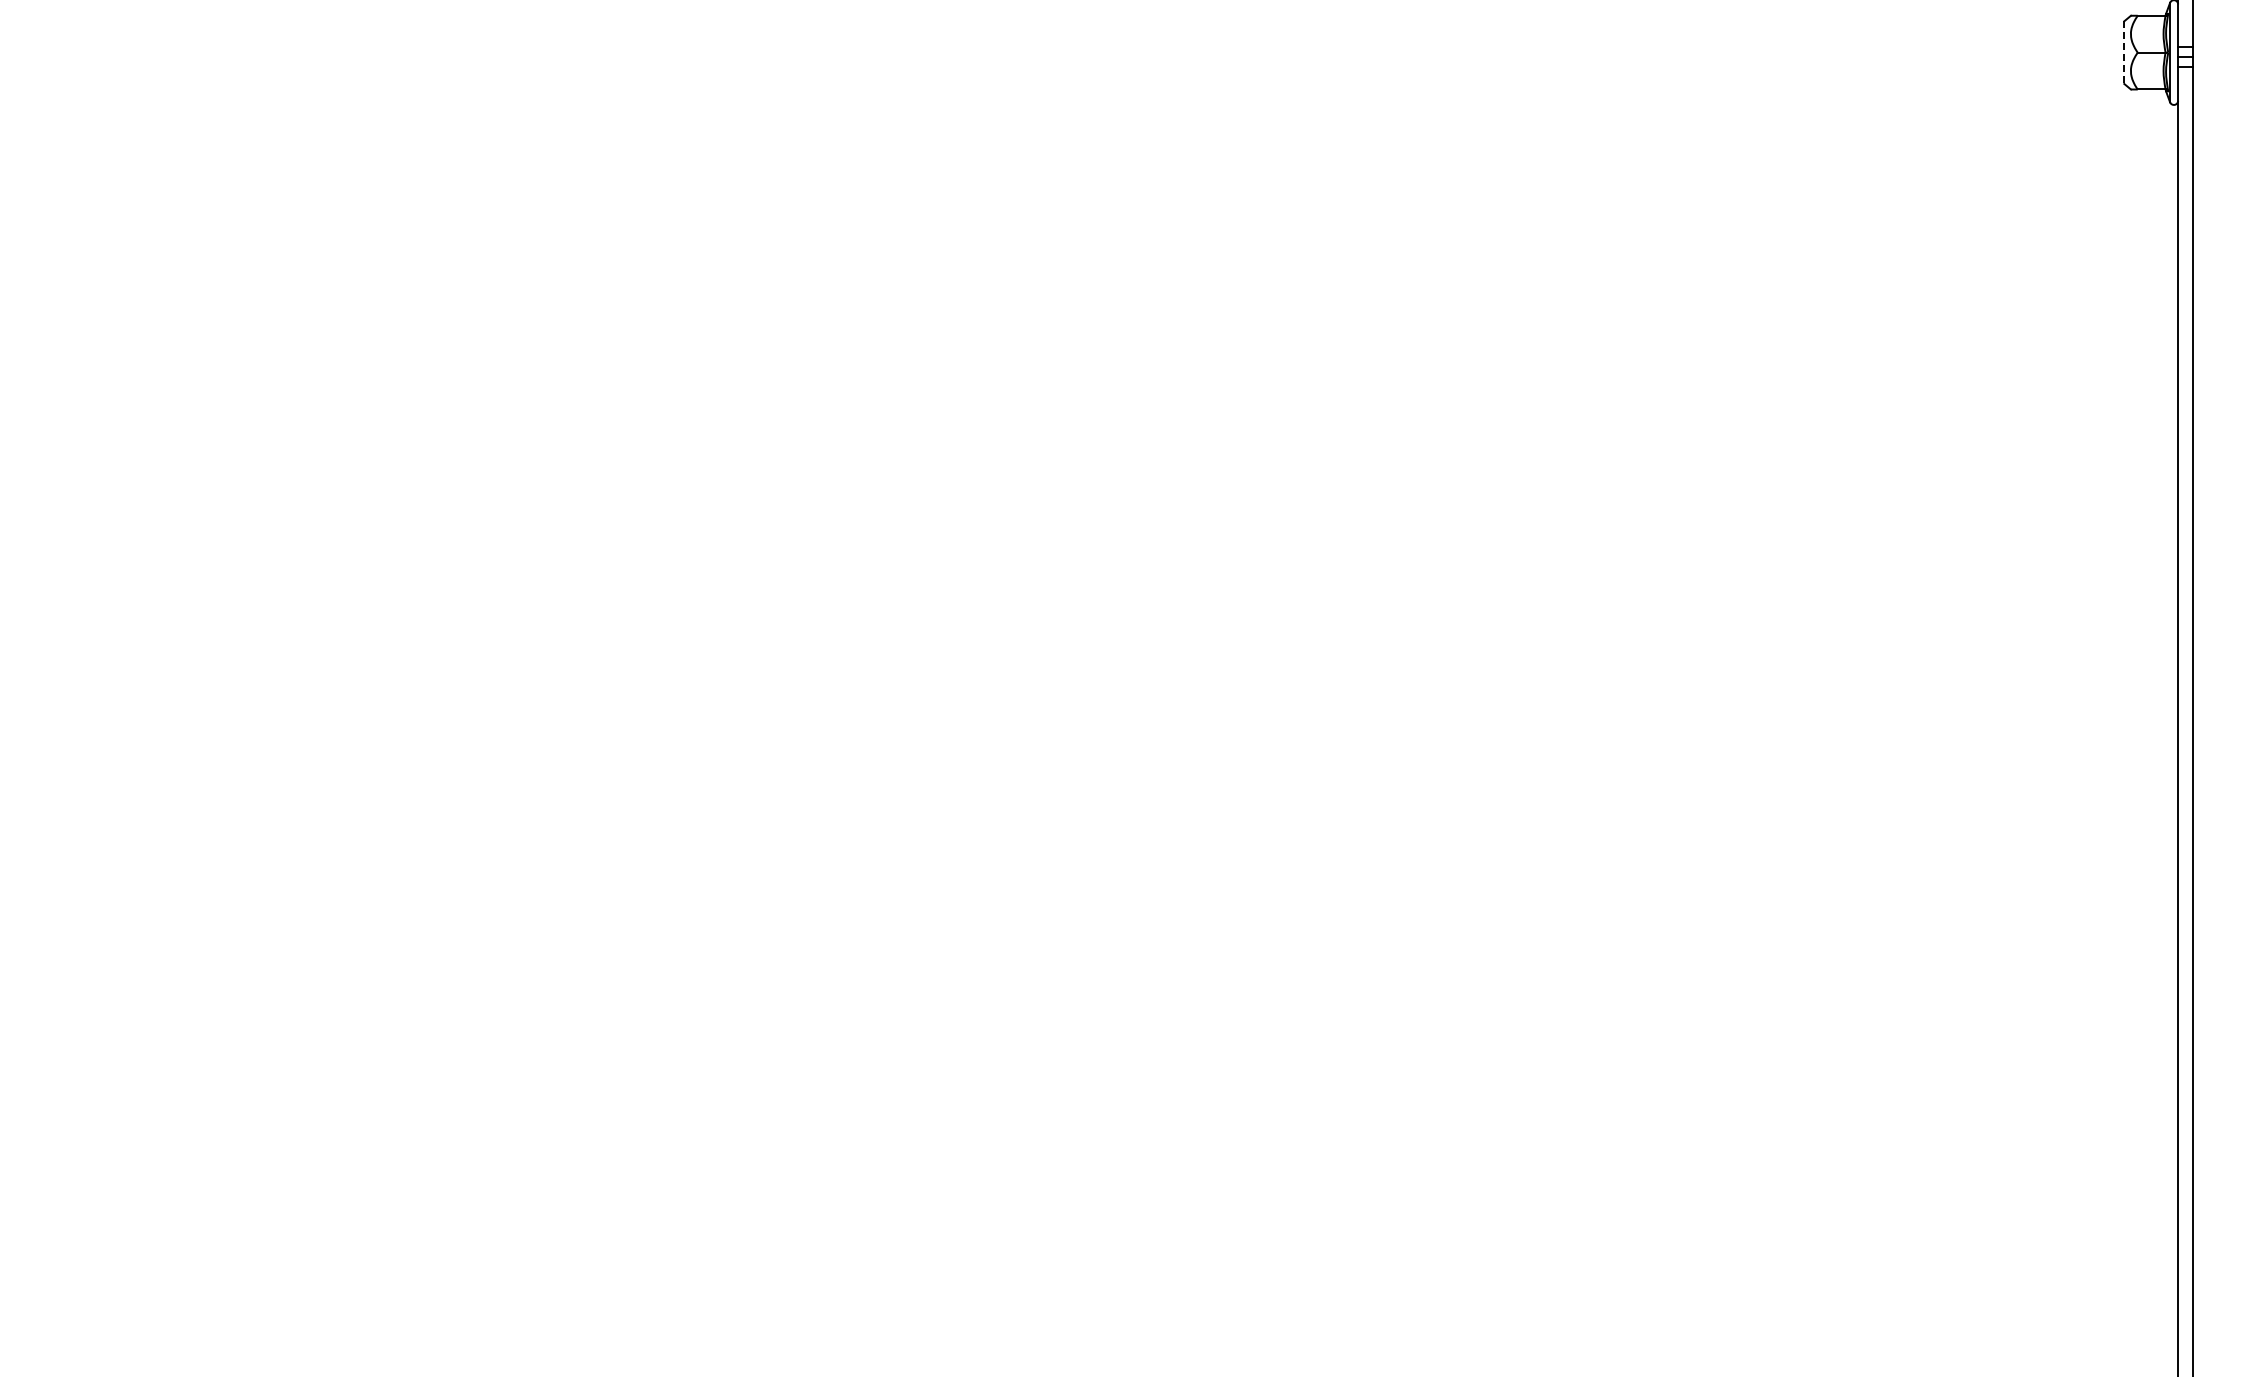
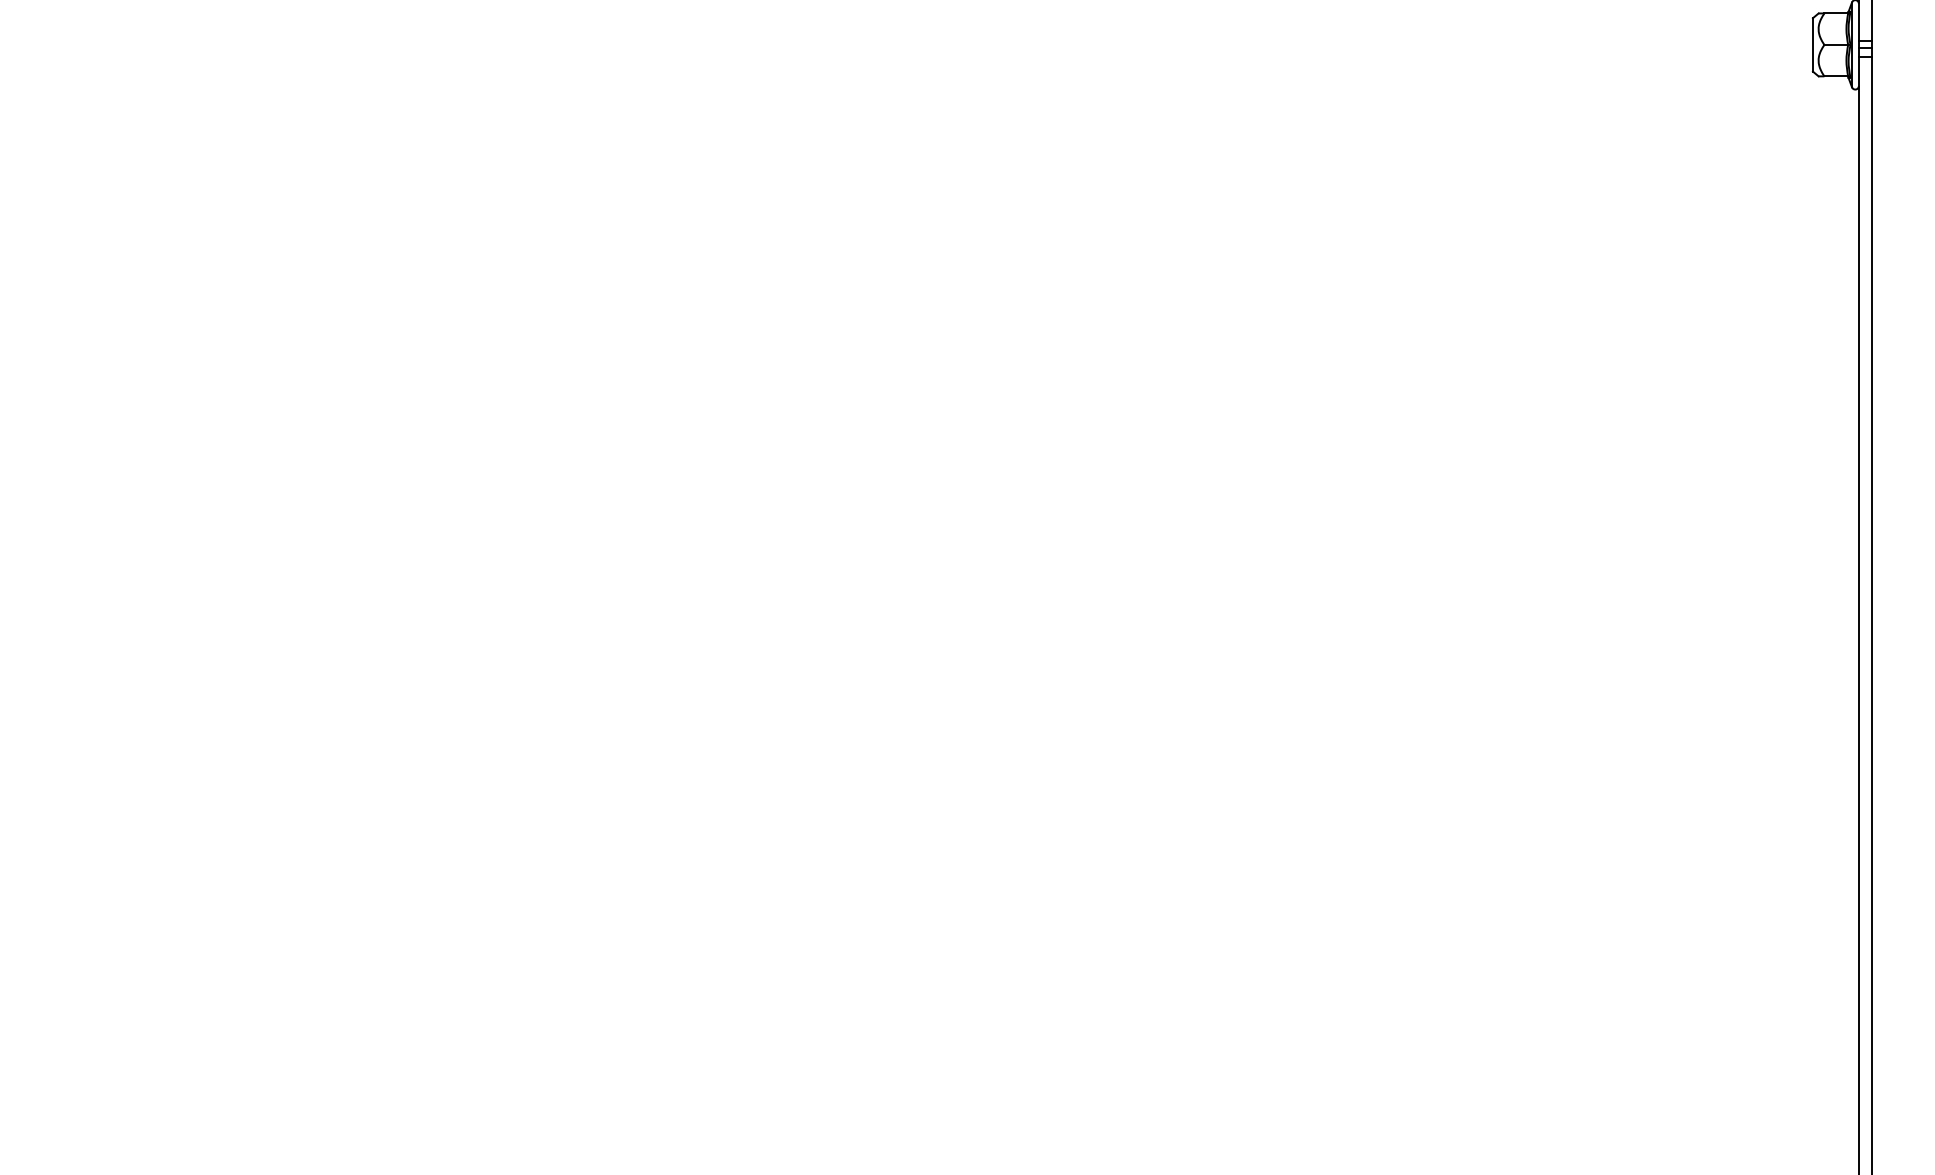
line: (2124, 53) -> (1813, 45), dashed -> solid

